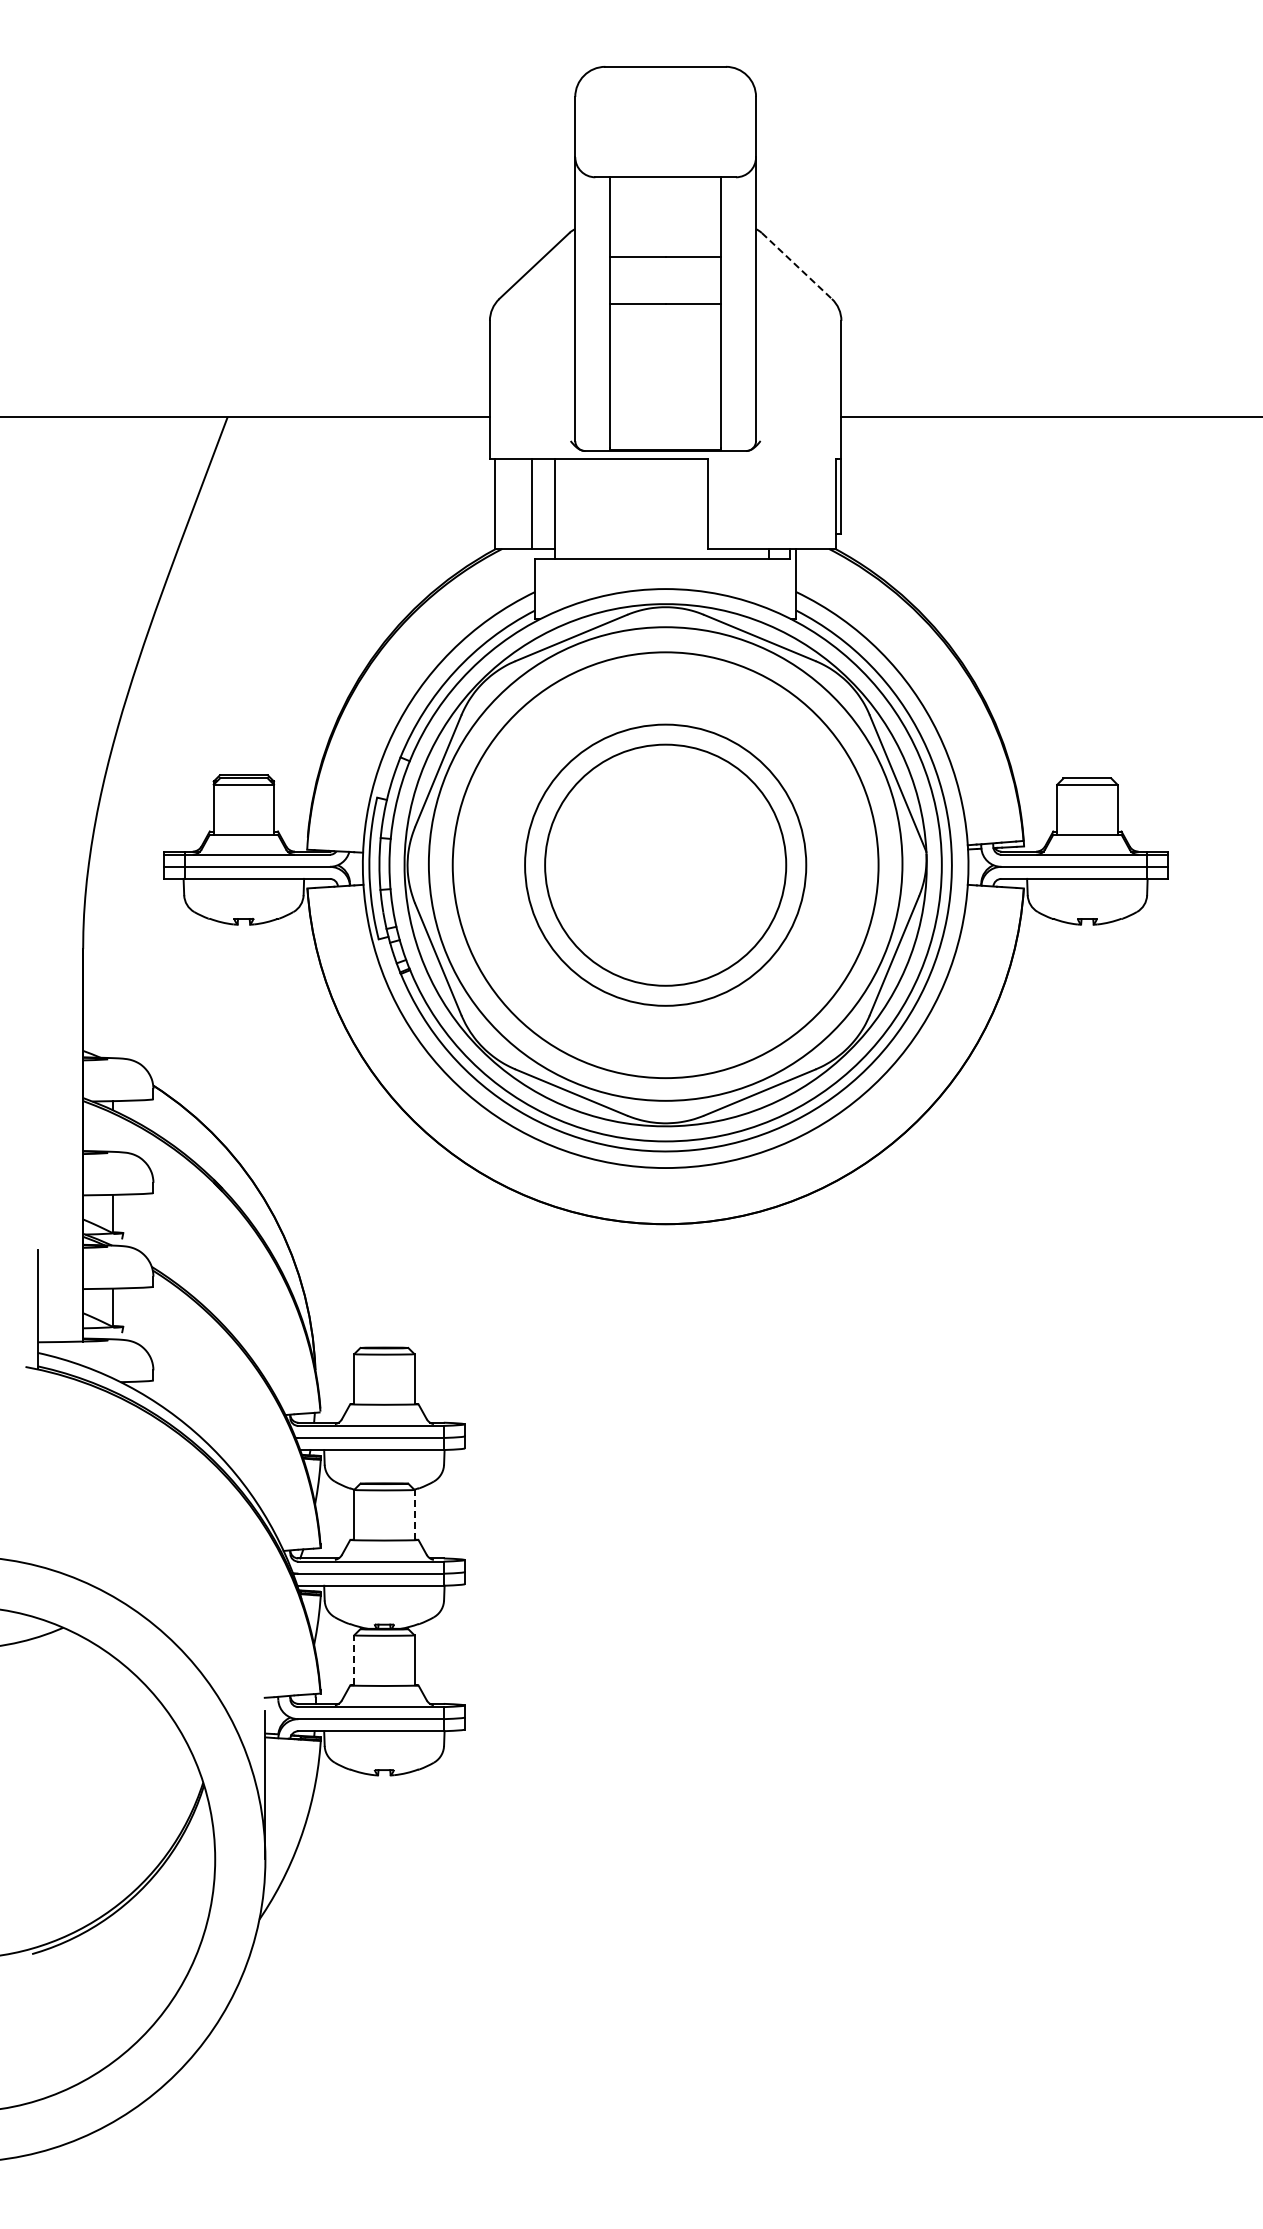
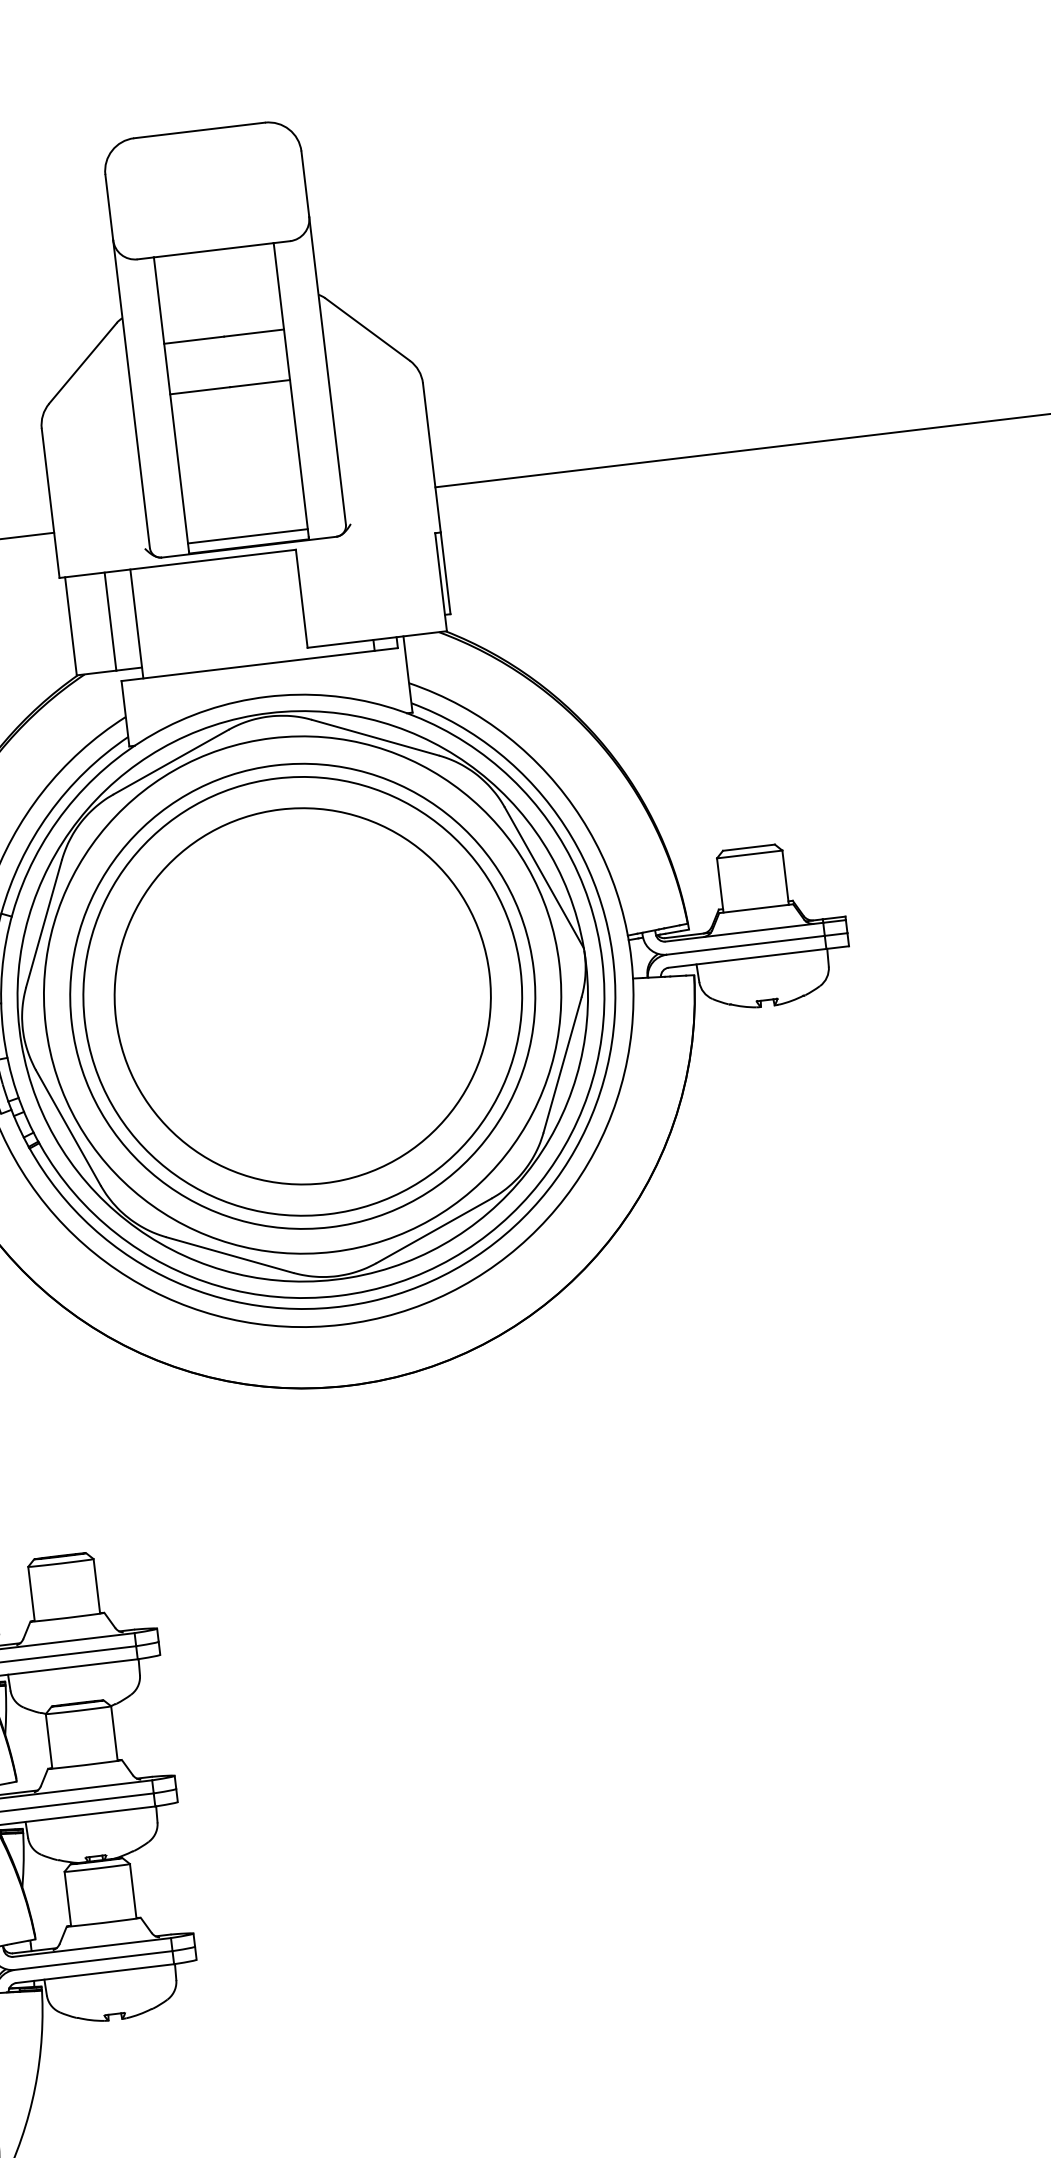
line: (797, 266) -> (368, 329), dashed -> solid
line: (665, 441) -> (247, 536), added
circle: (665, 865) -> (302, 996), size x1.43
circle: (665, 865) -> (302, 996), size x1.43
line: (414, 1514) -> (114, 1732), dashed -> solid
line: (354, 1659) -> (68, 1897), dashed -> solid

